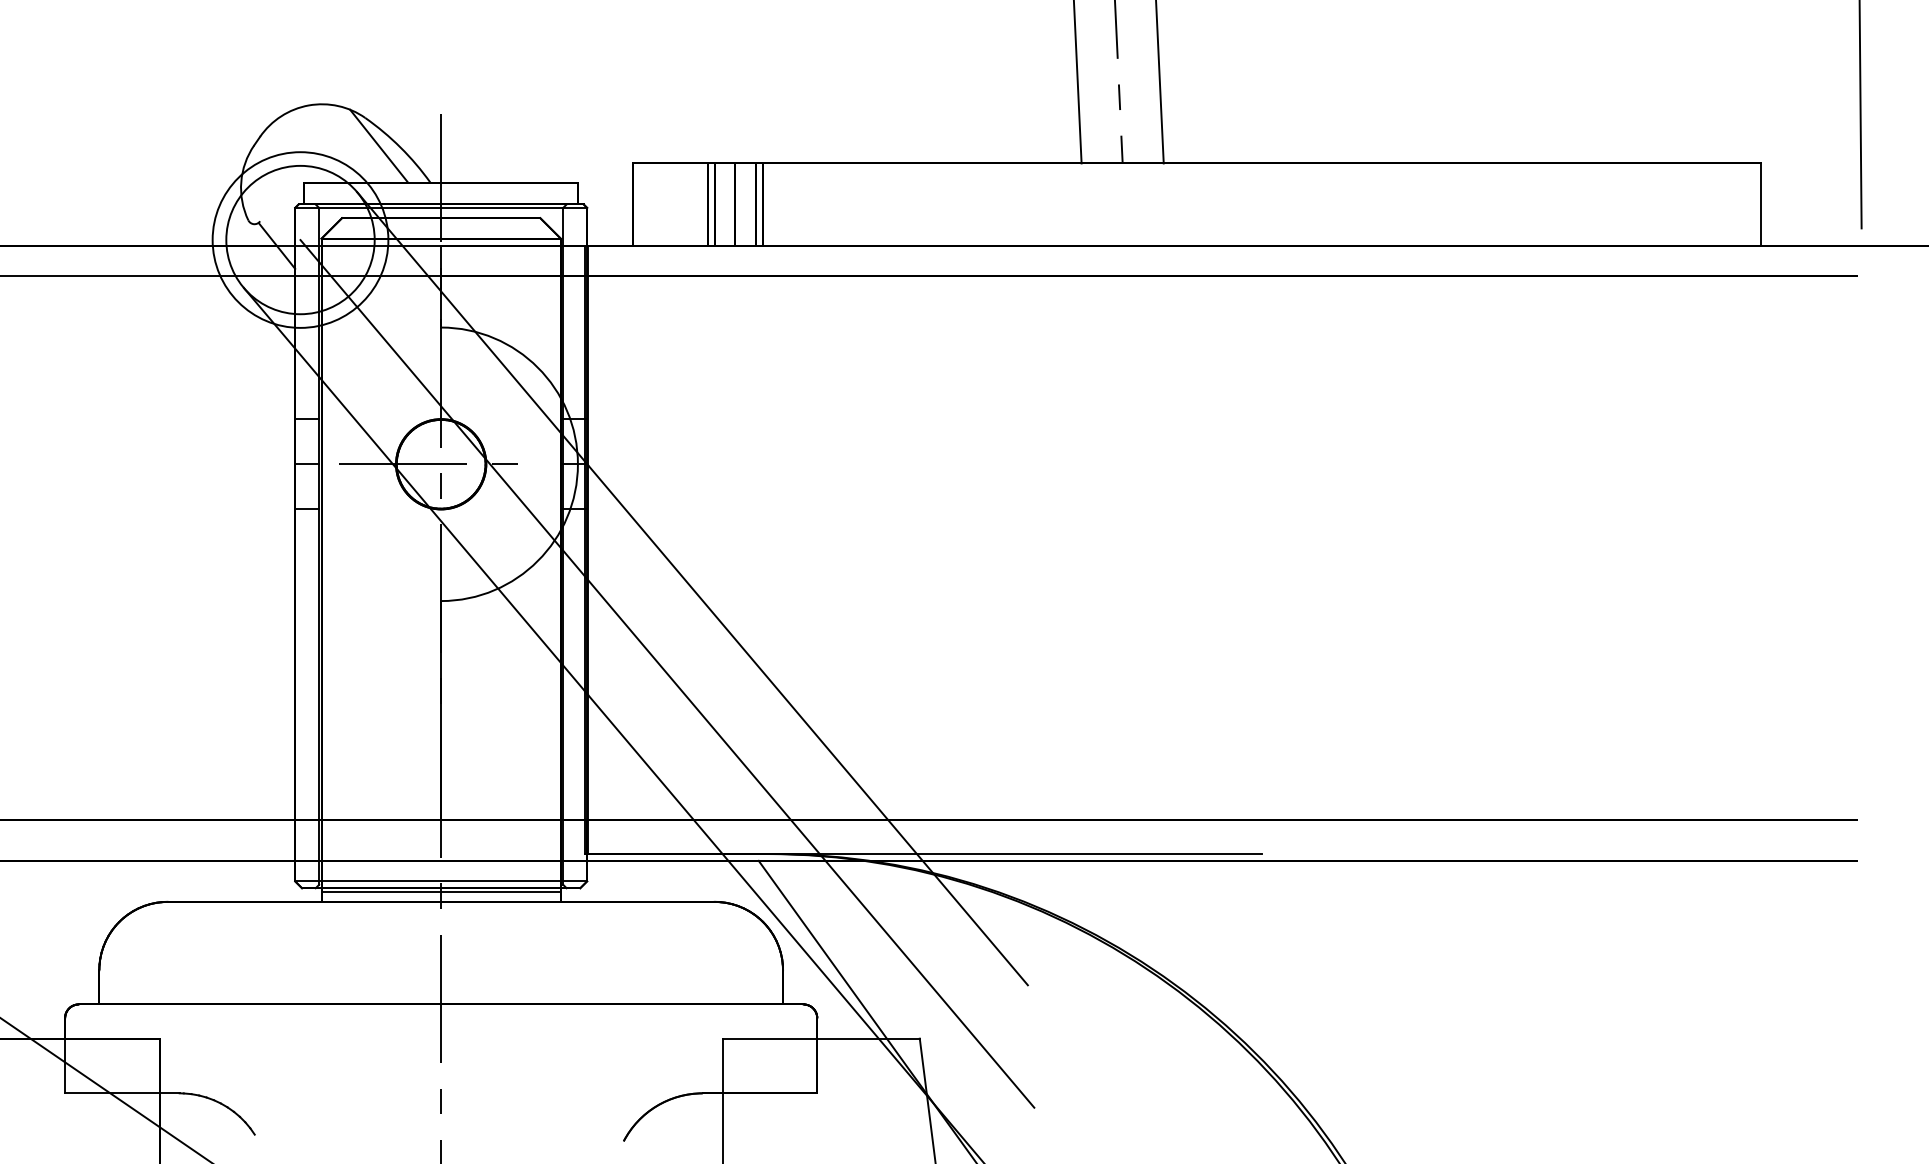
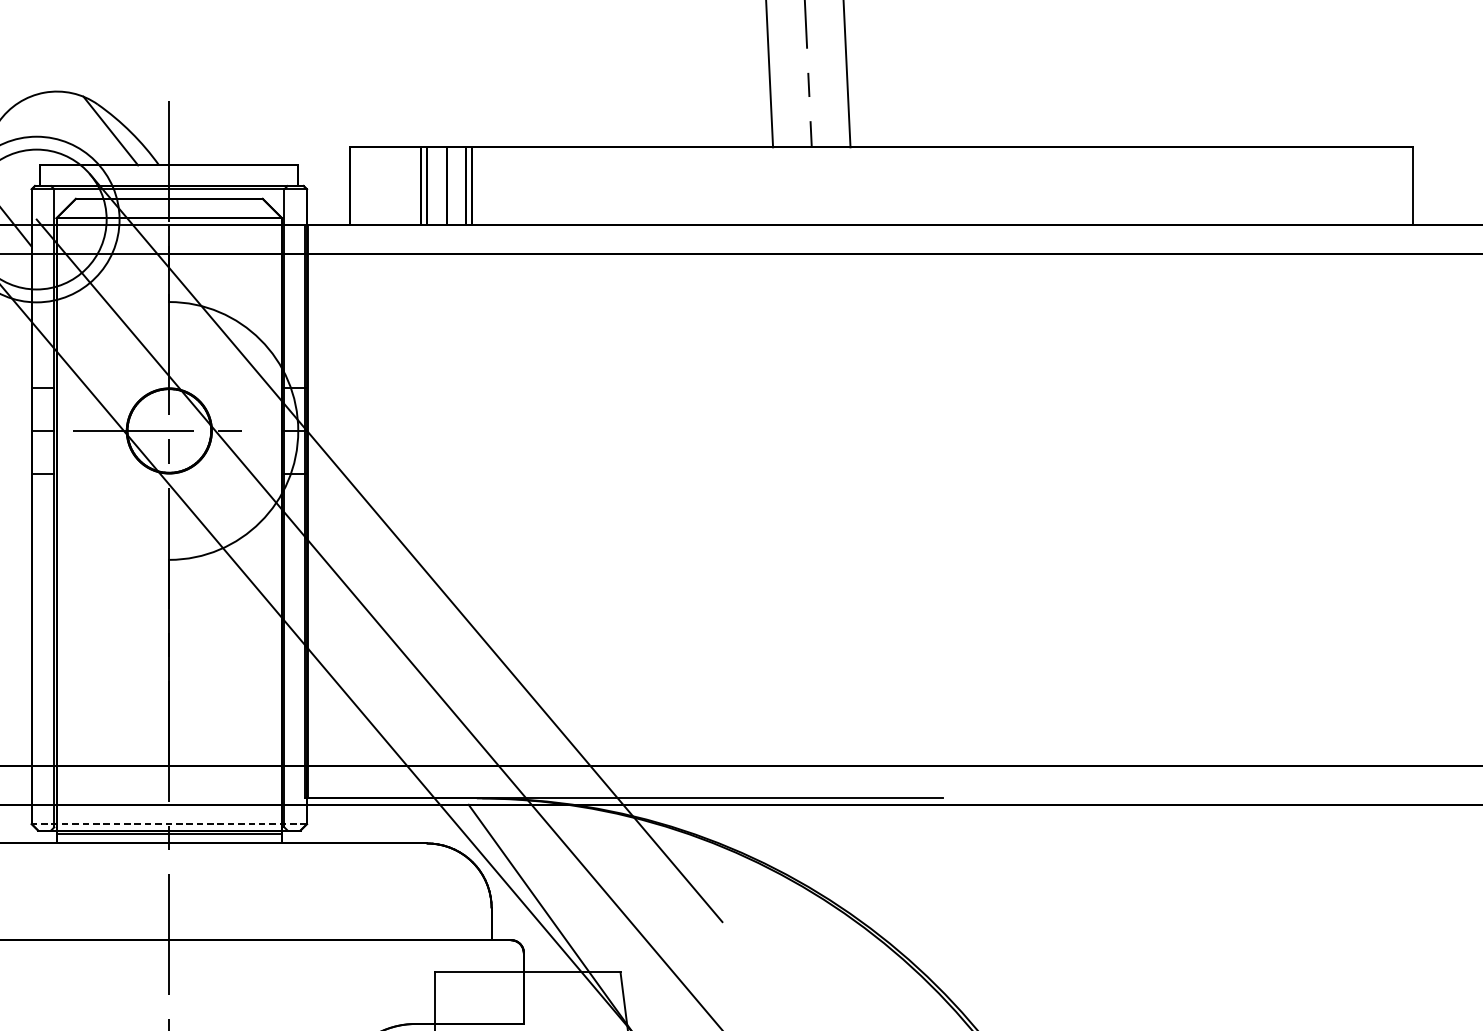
line: (441, 881) -> (169, 824), solid -> dashed

